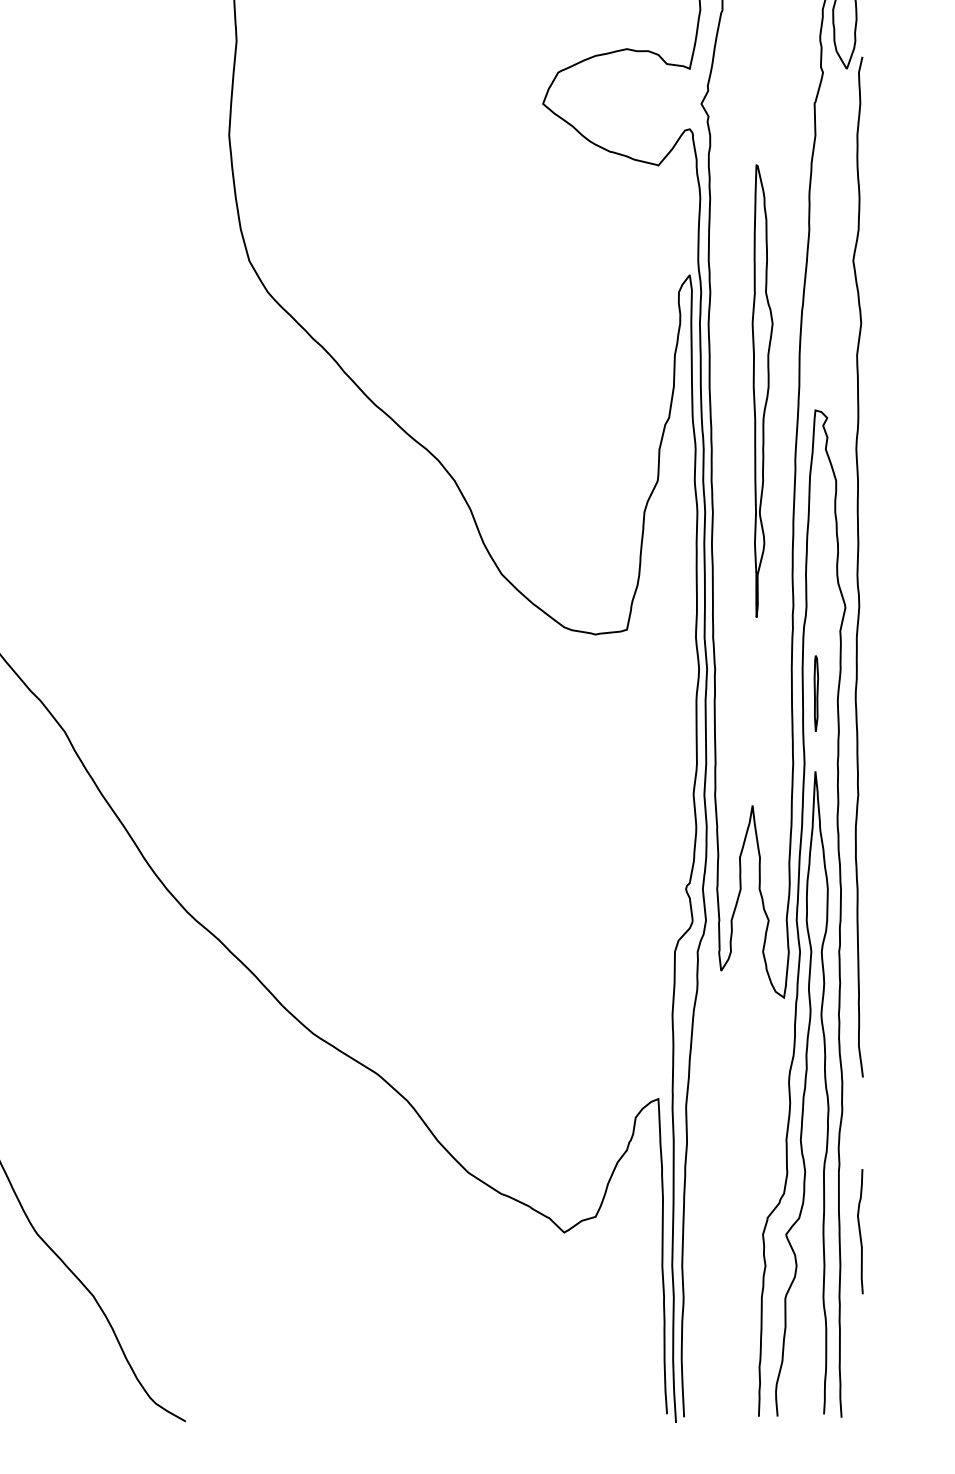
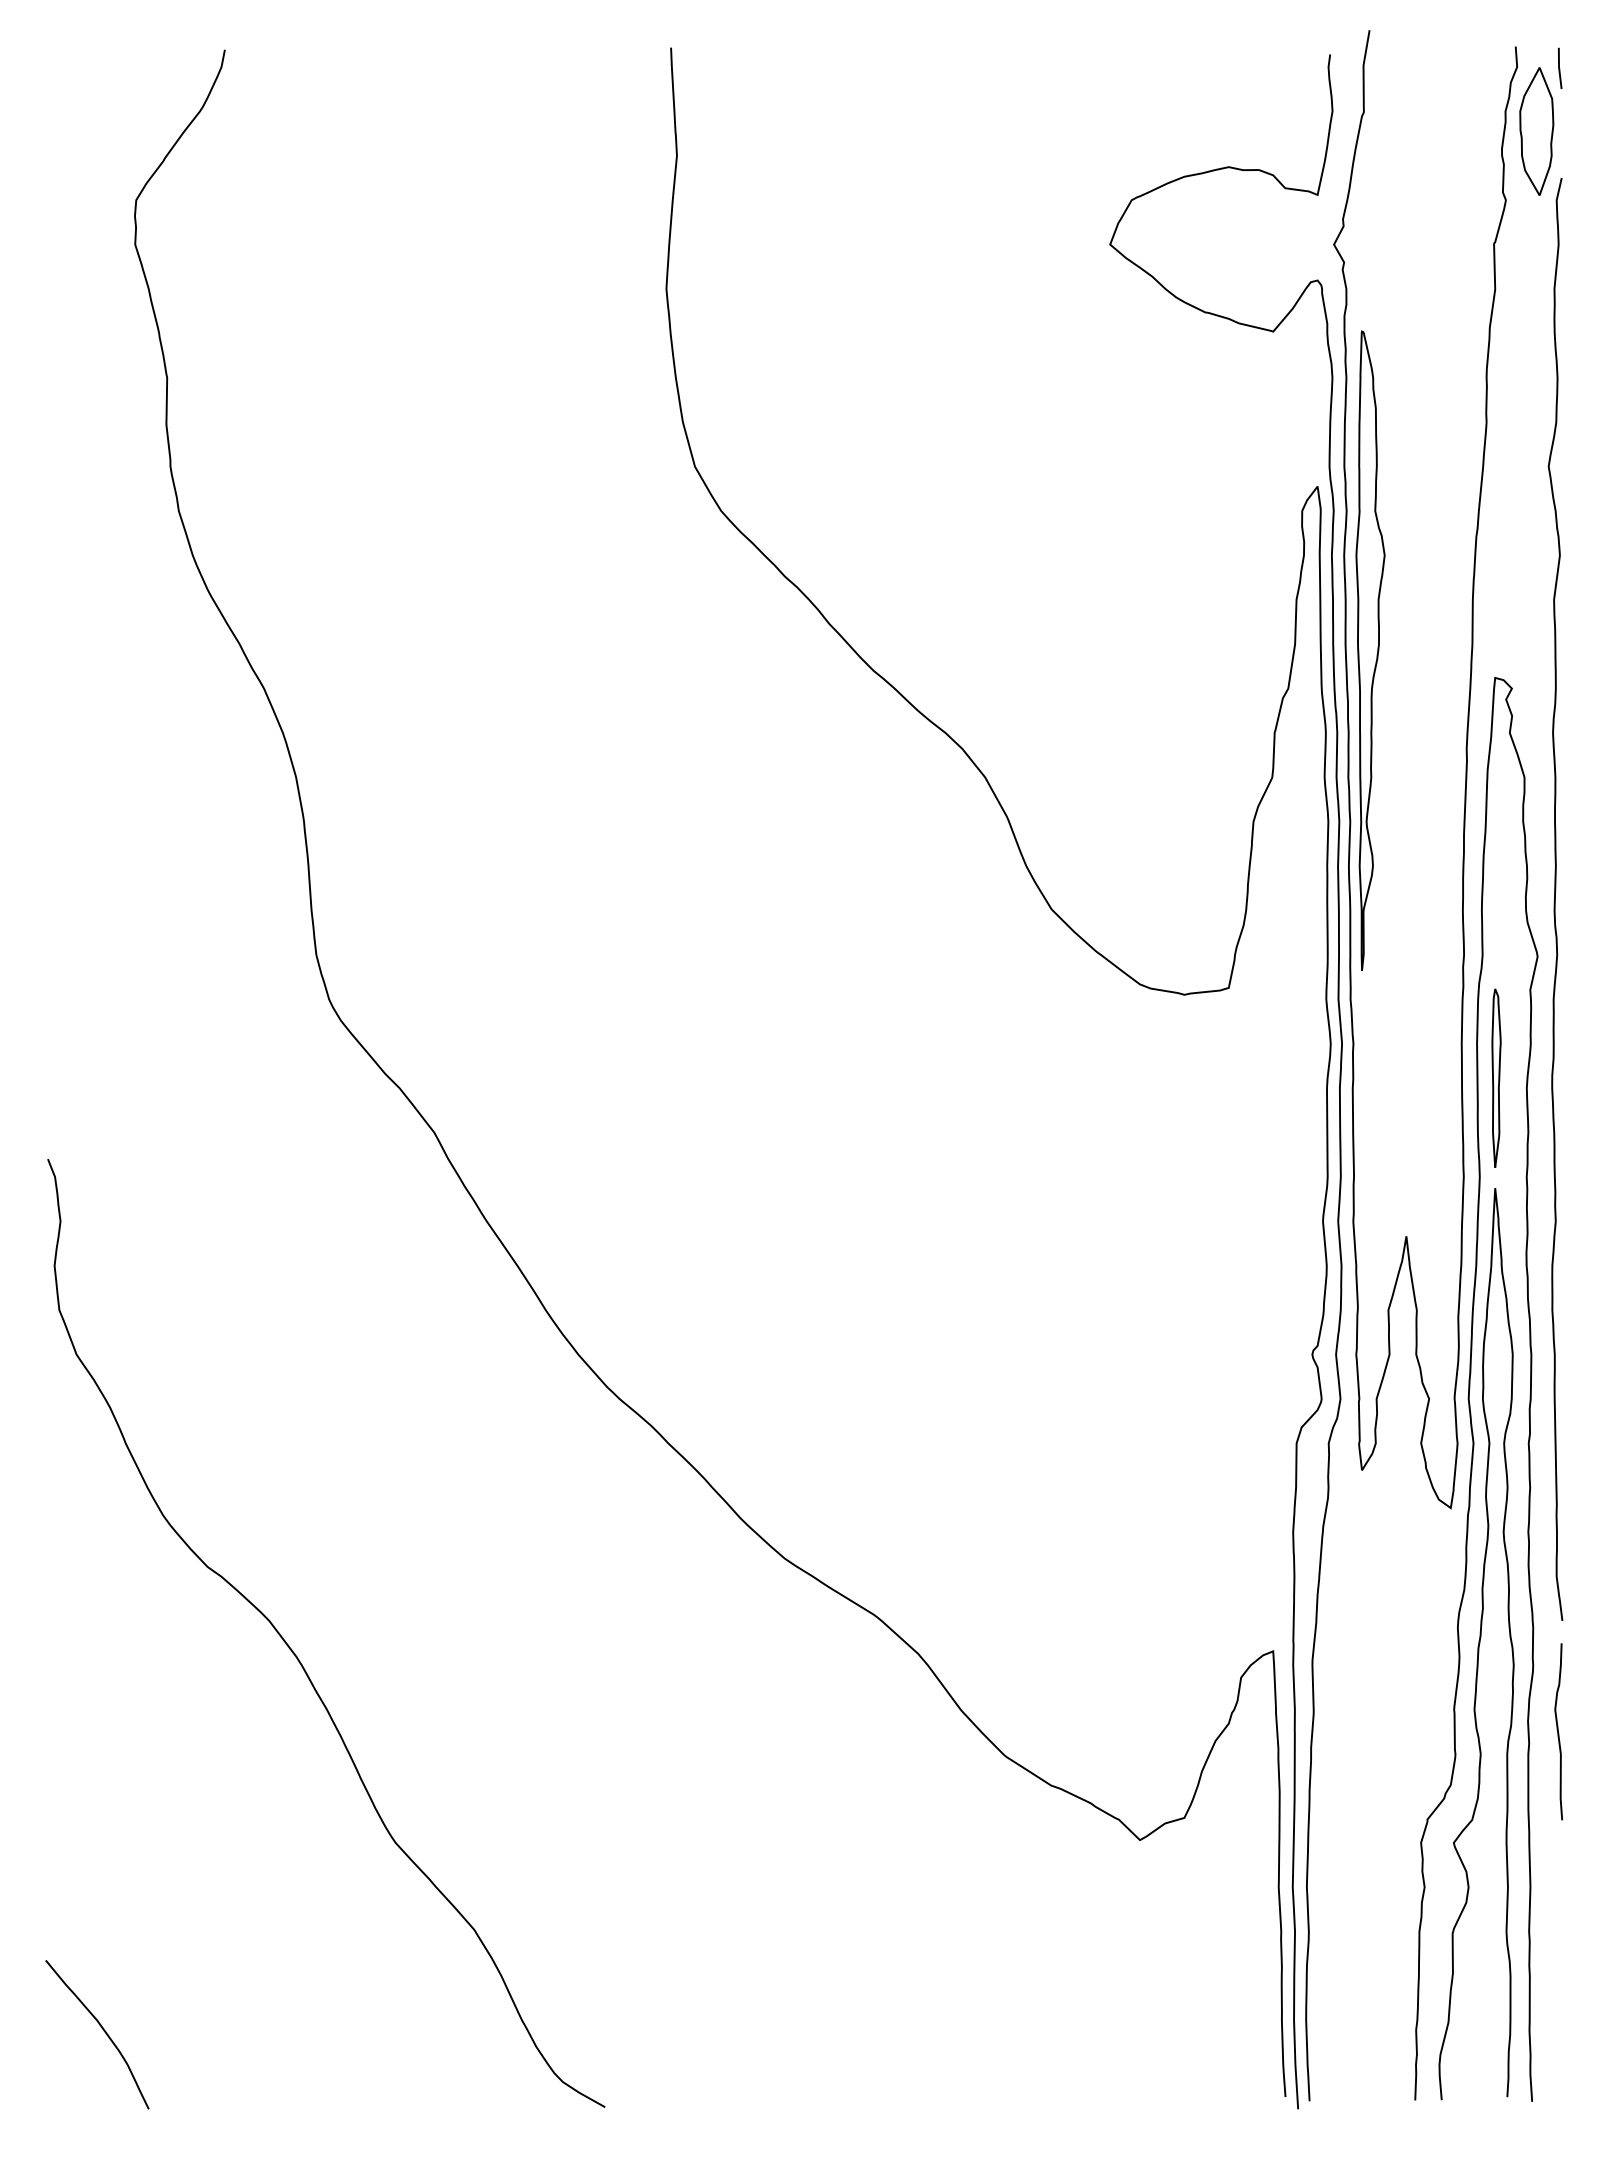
part: (762, 391) -> (1370, 650), moved
part: (816, 693) -> (1496, 1077), size x1.67
curve: (860, 1231) -> (1558, 1731), moved

